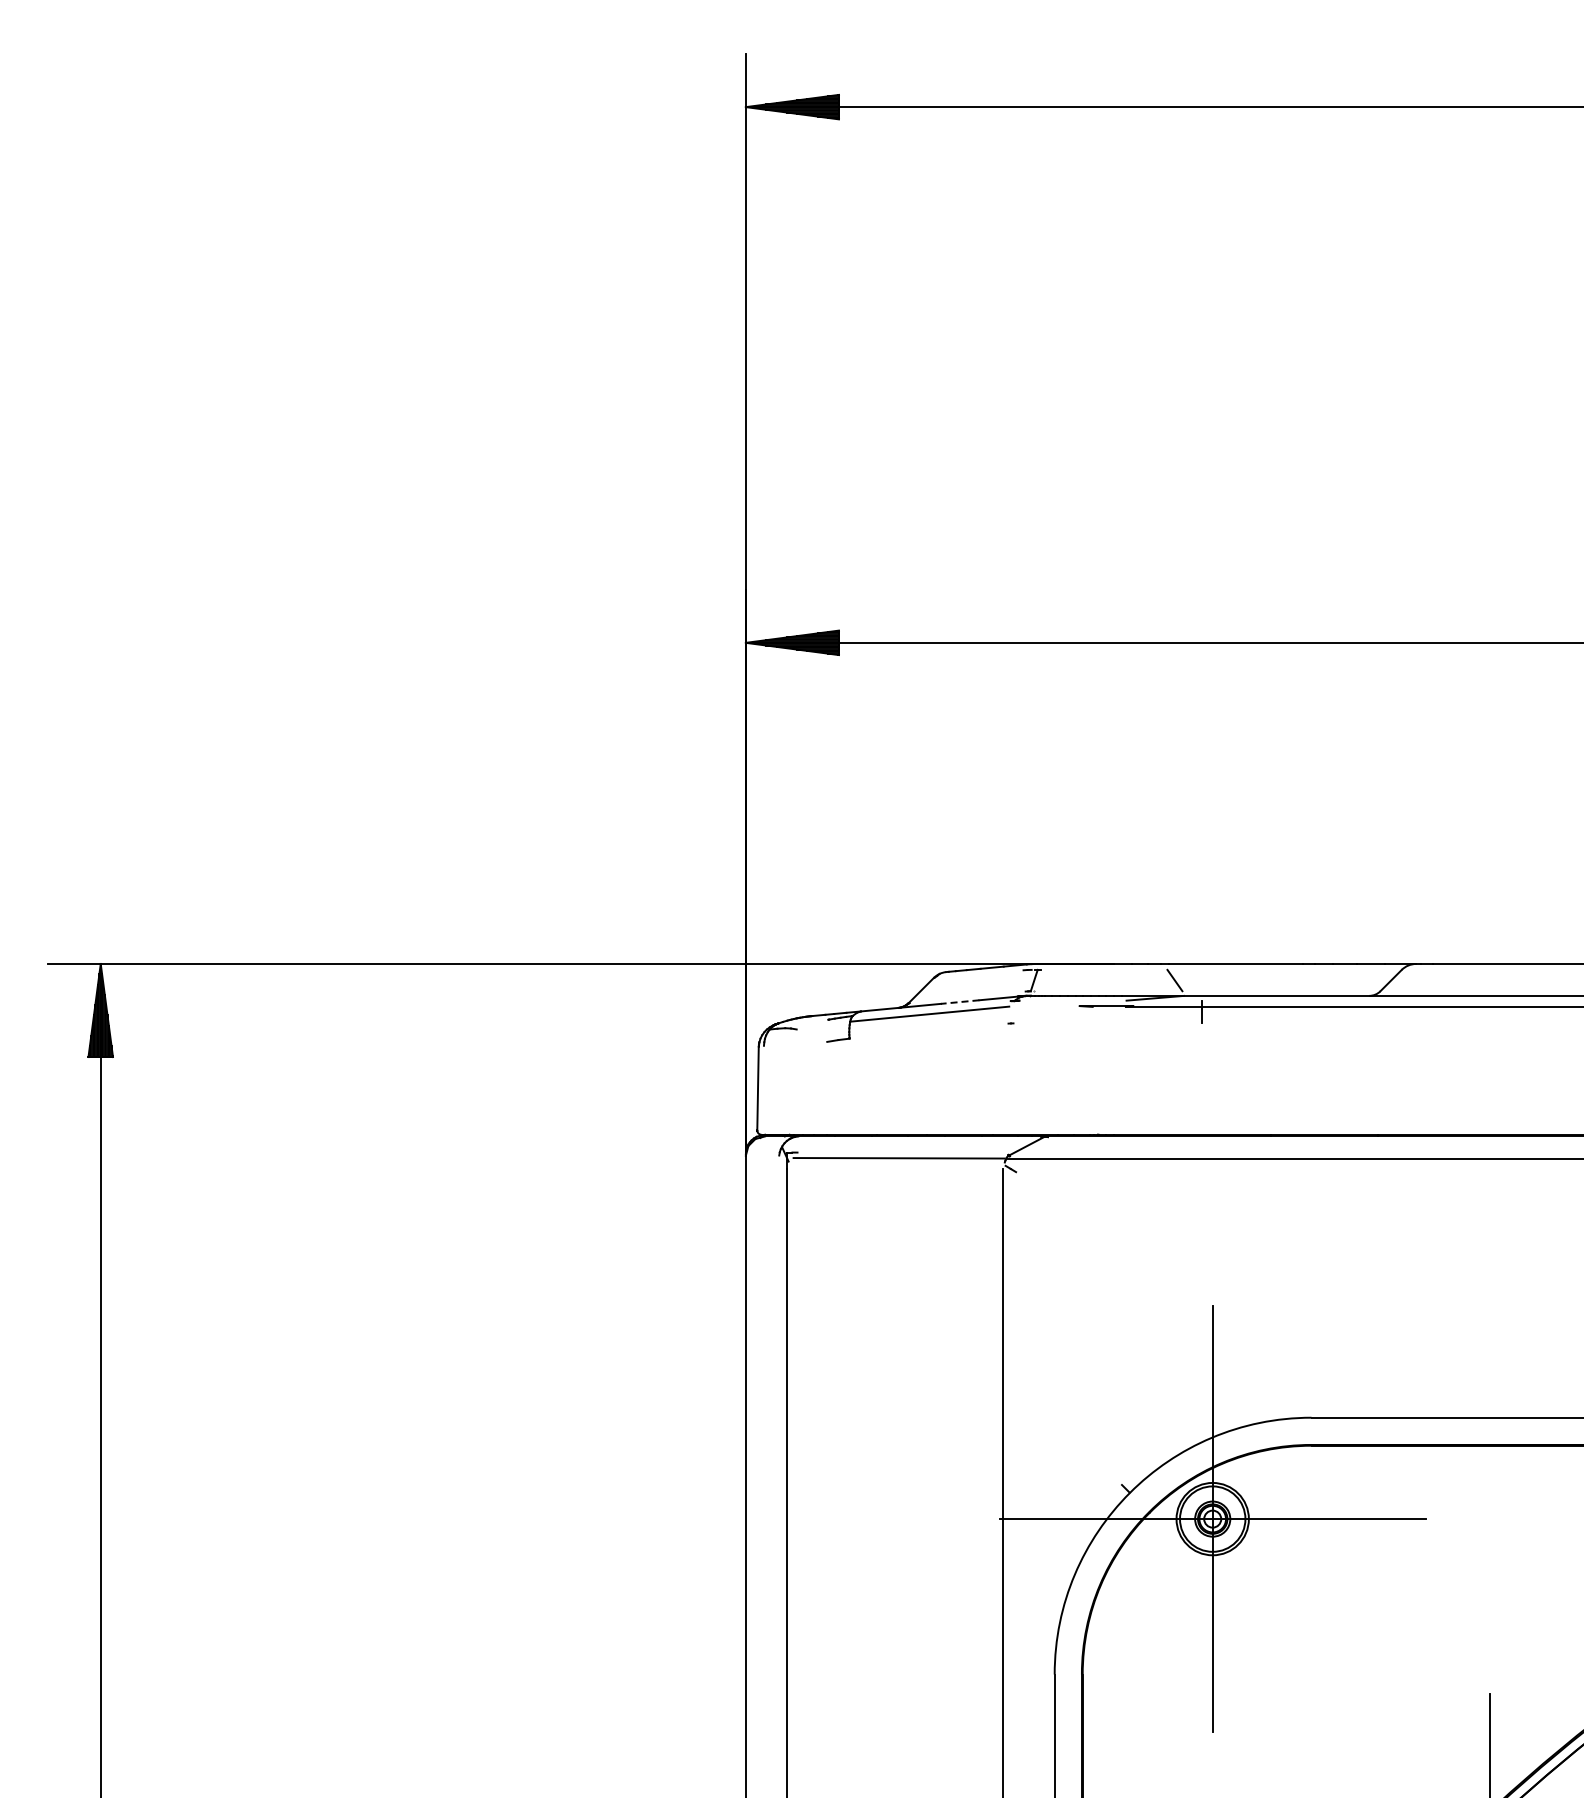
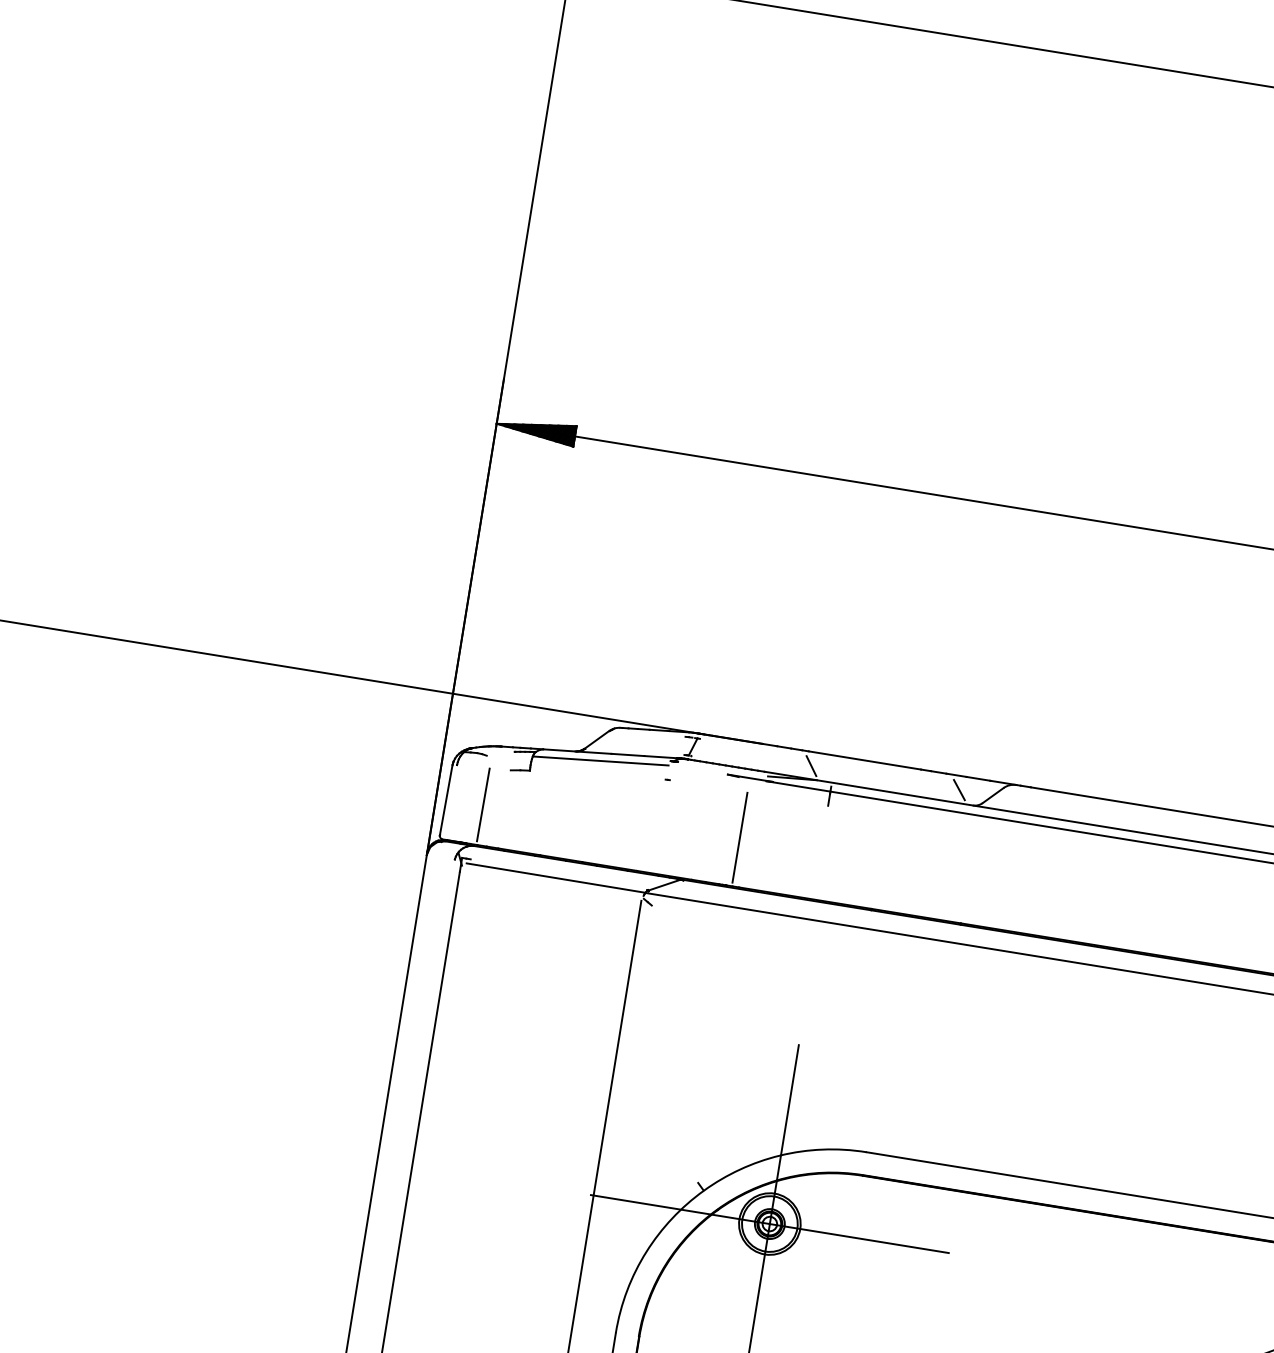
line: (1350, 980) -> (959, 789), added
line: (959, 1002) -> (627, 755), dashed -> solid
line: (1105, 1076) -> (740, 837), added
line: (801, 1086) -> (483, 804), added

